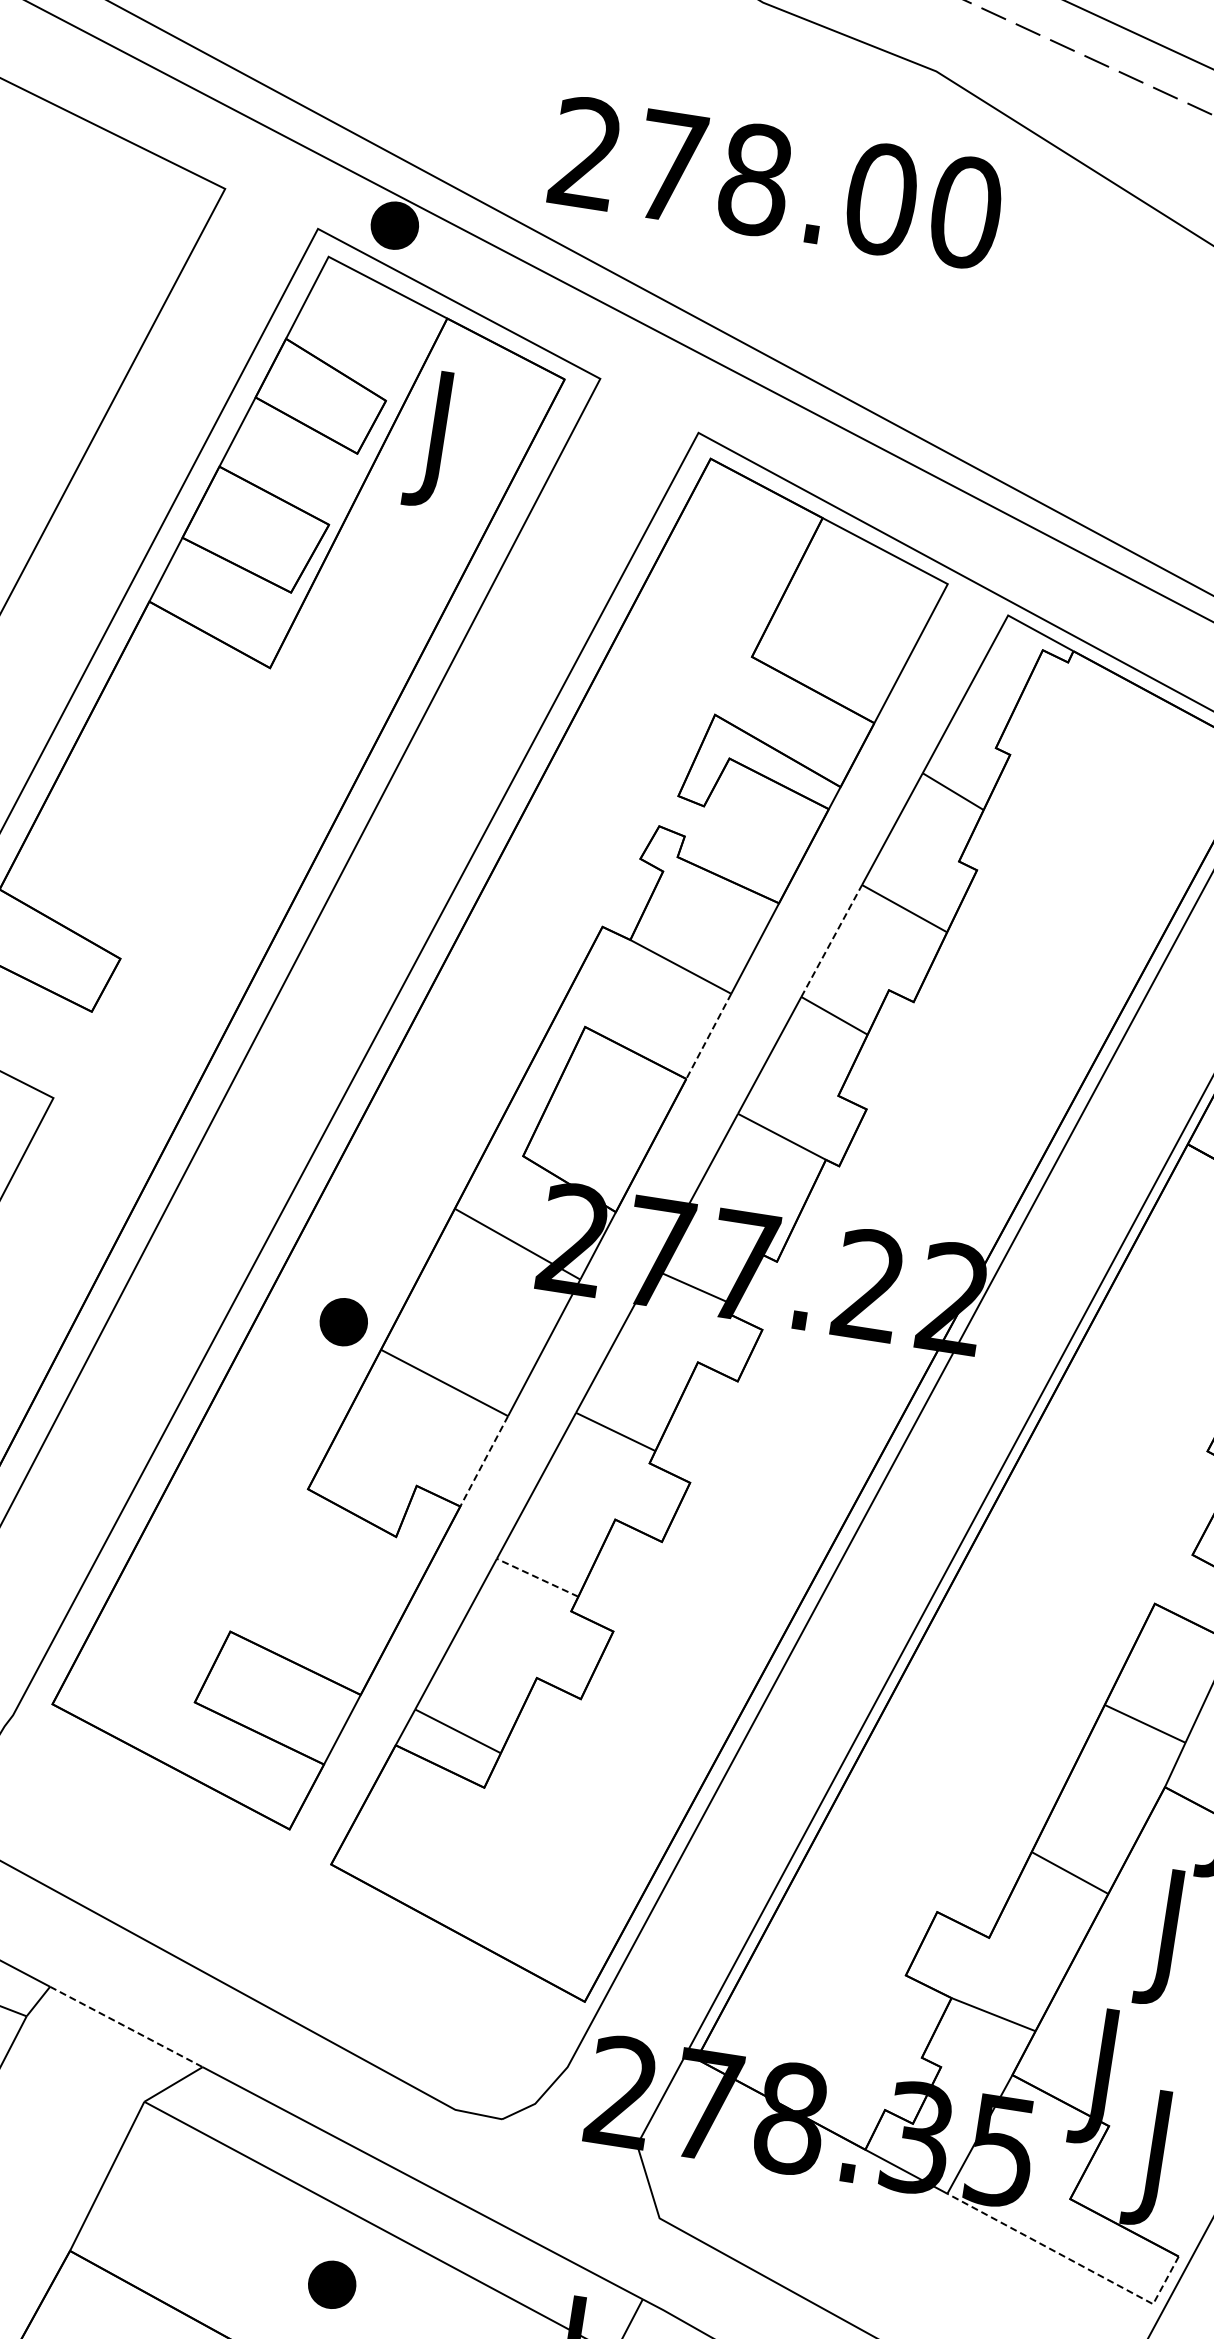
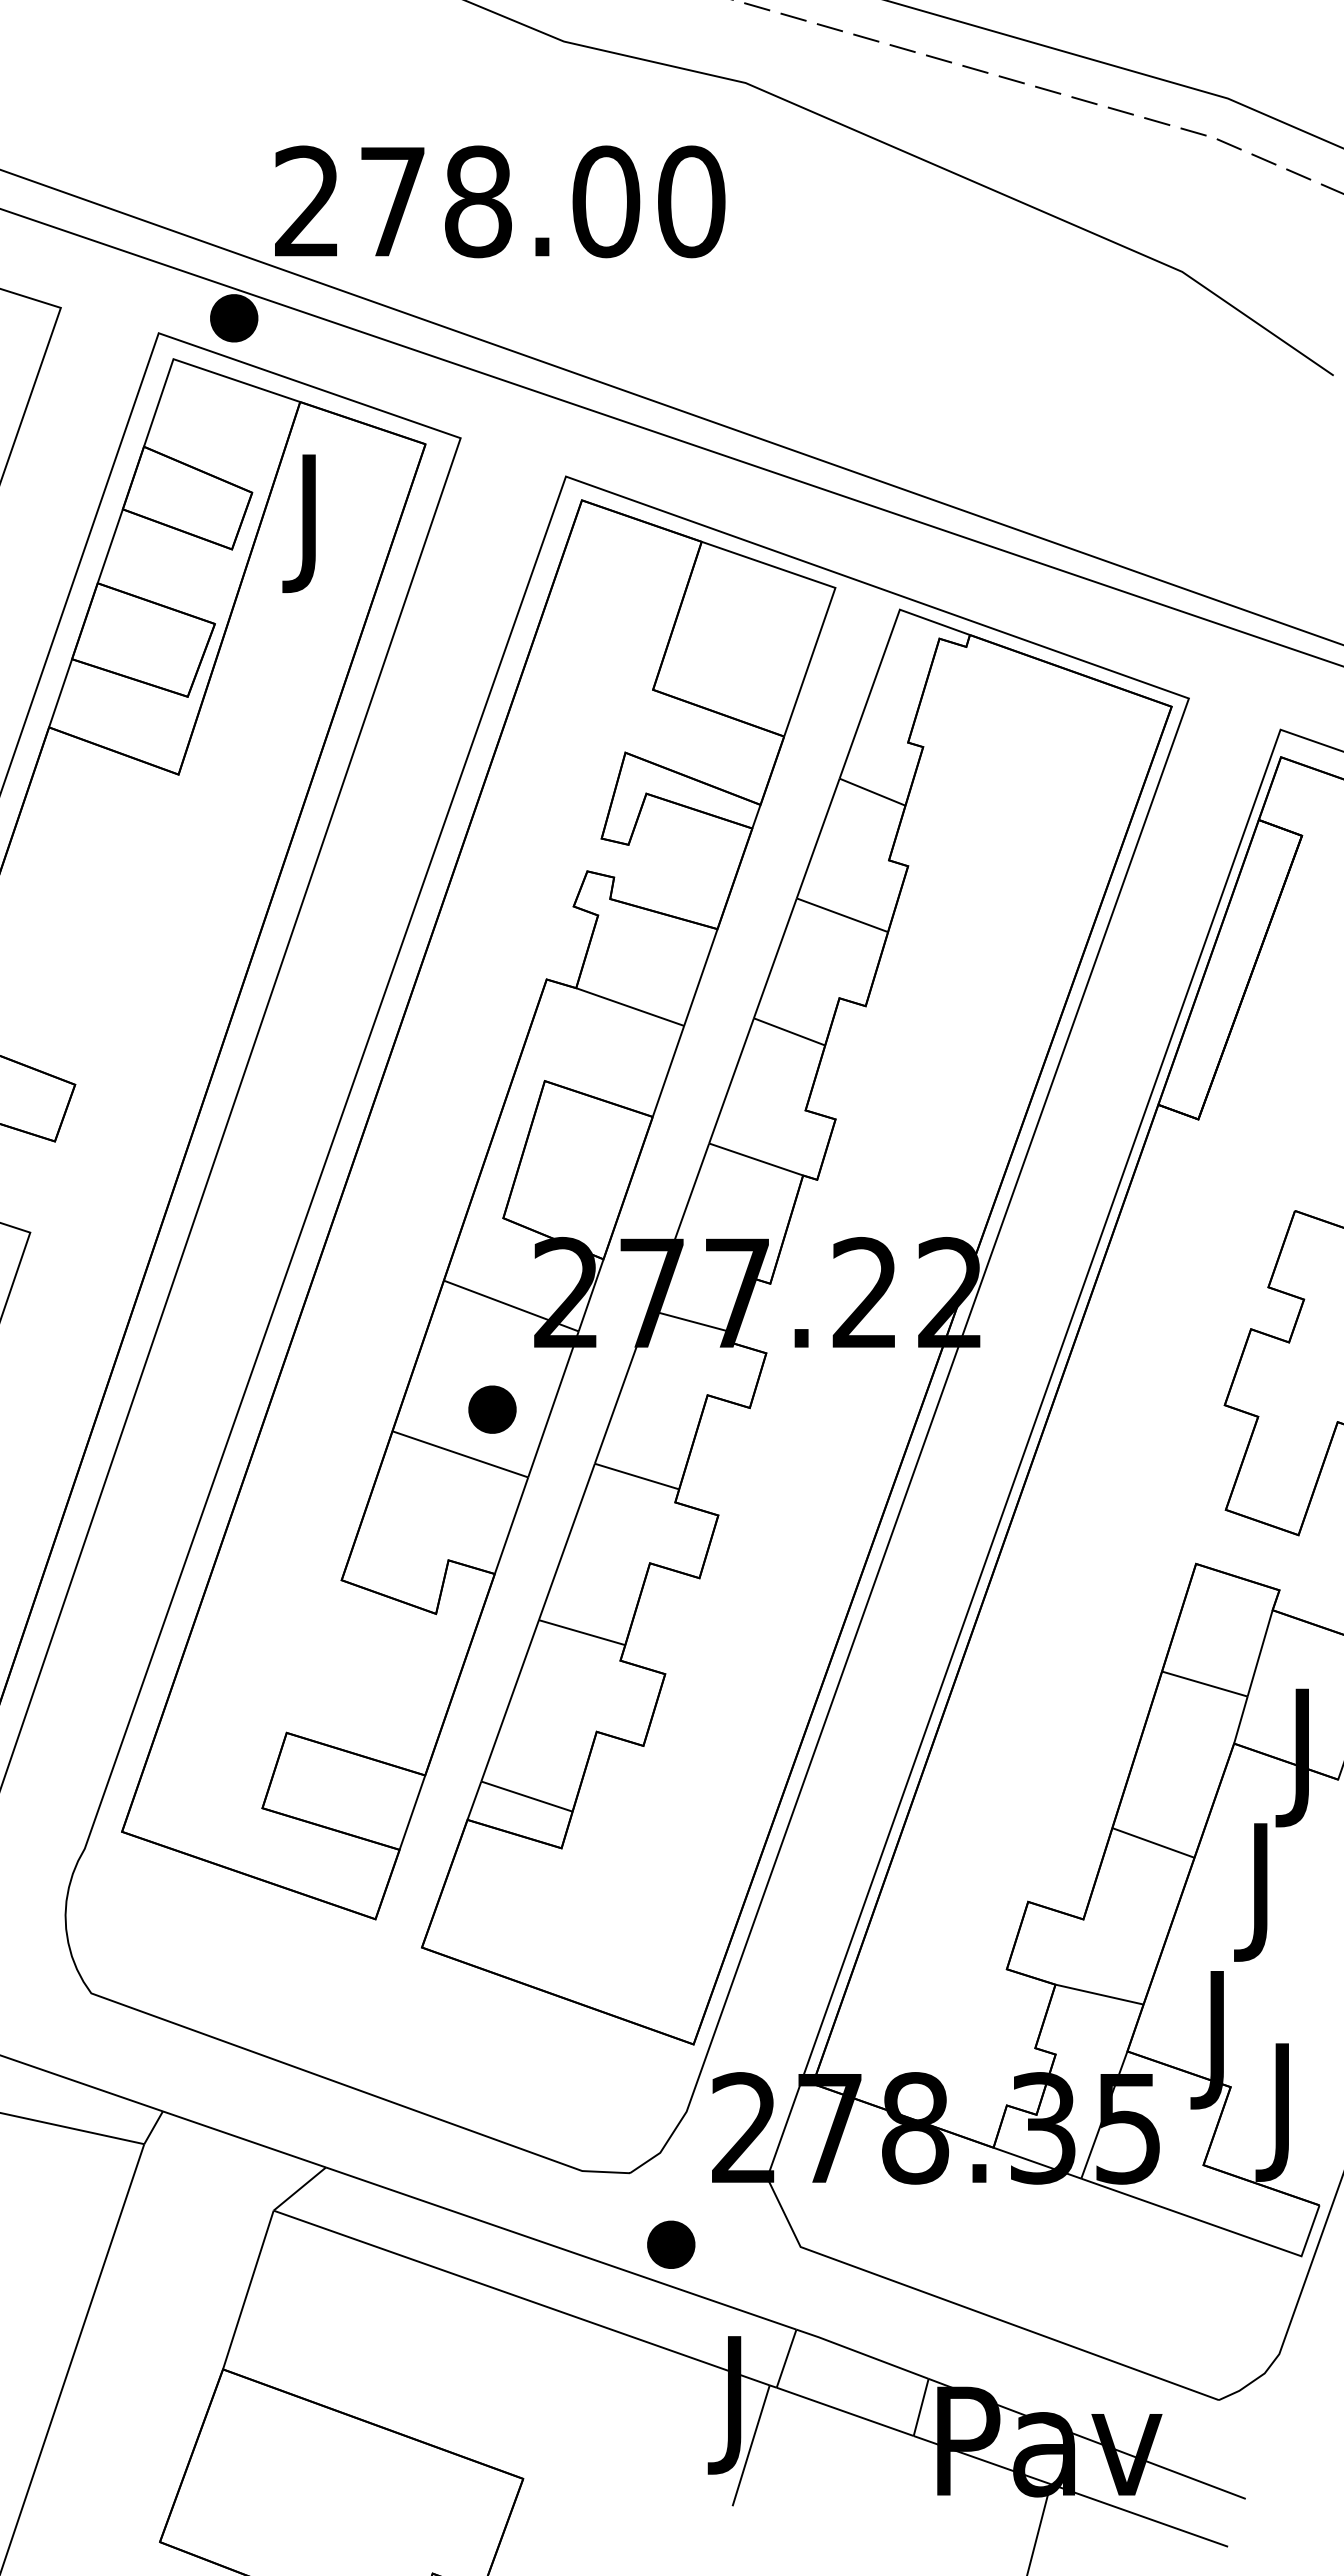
text: (777, 182) -> (500, 201), moved
line: (831, 941) -> (775, 958), dashed -> solid
line: (708, 1036) -> (668, 1071), dashed -> solid
part: (343, 1321) -> (492, 1409), moved
line: (484, 1462) -> (511, 1526), dashed -> solid
line: (538, 1577) -> (582, 1632), dashed -> solid
line: (126, 2027) -> (244, 2139), dashed -> solid
line: (1074, 2261) -> (1217, 2226), dashed -> solid
part: (332, 2284) -> (671, 2244), moved

